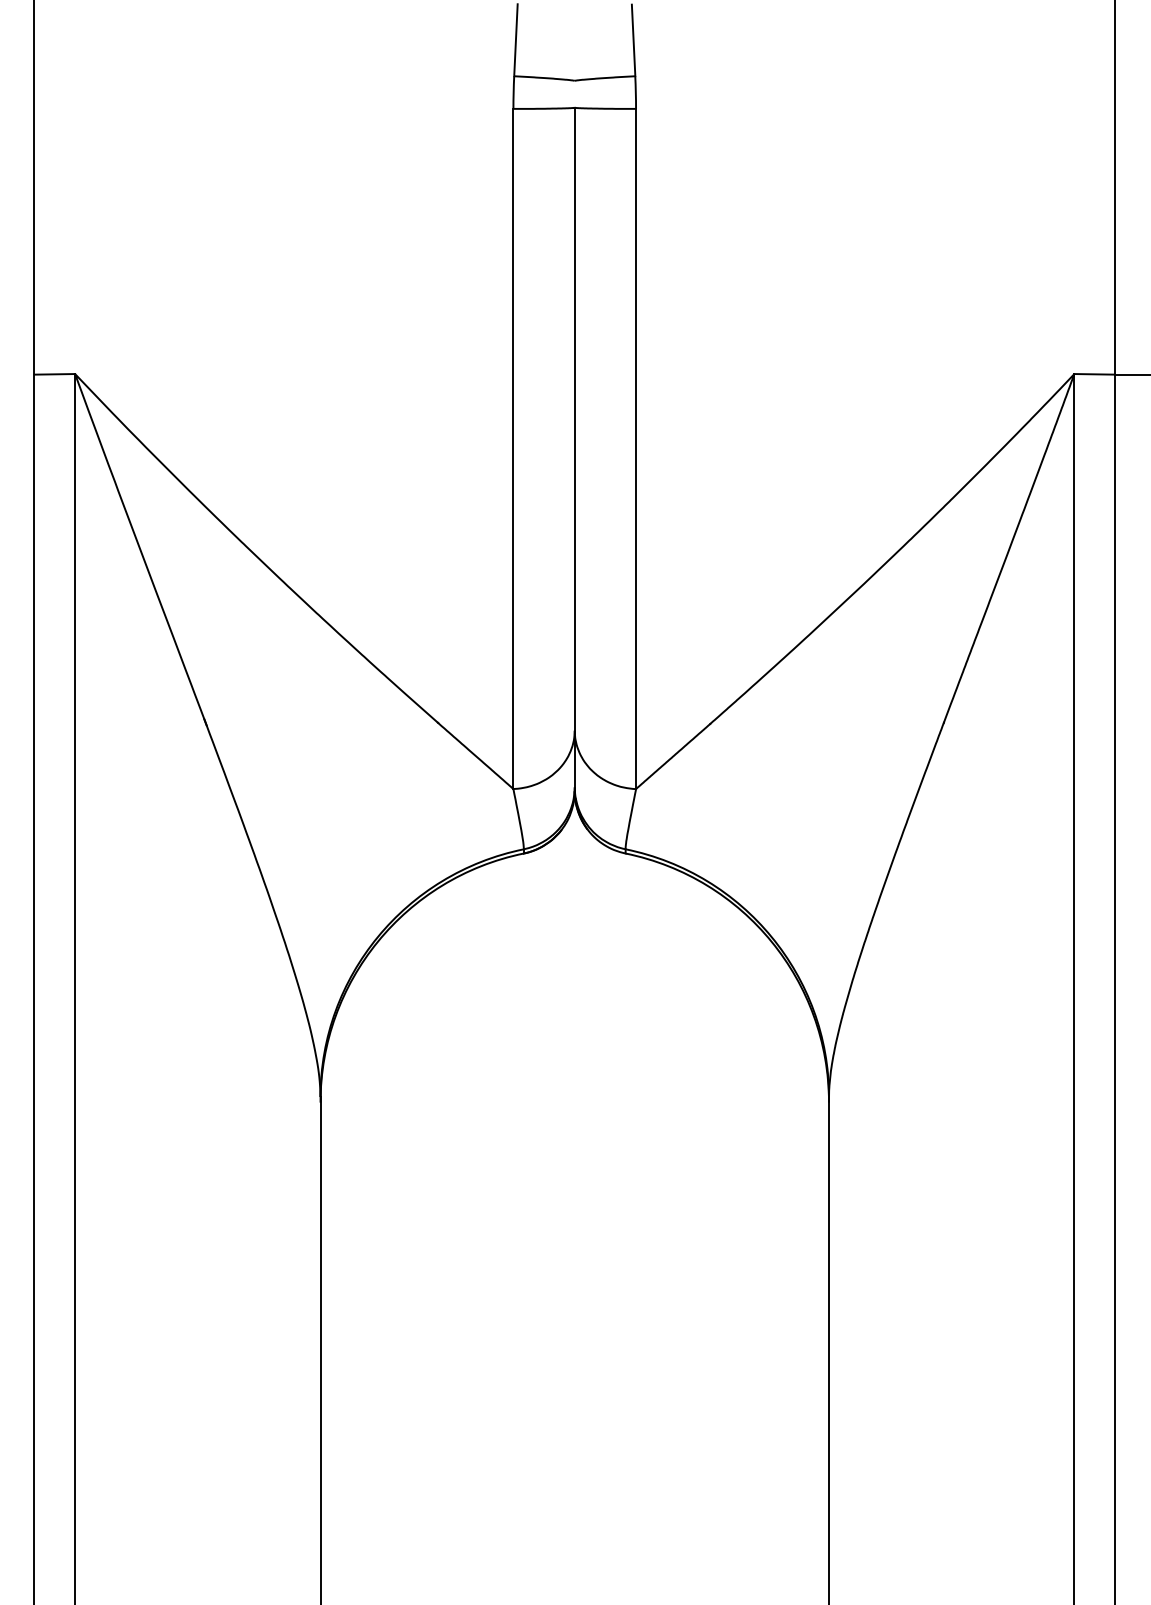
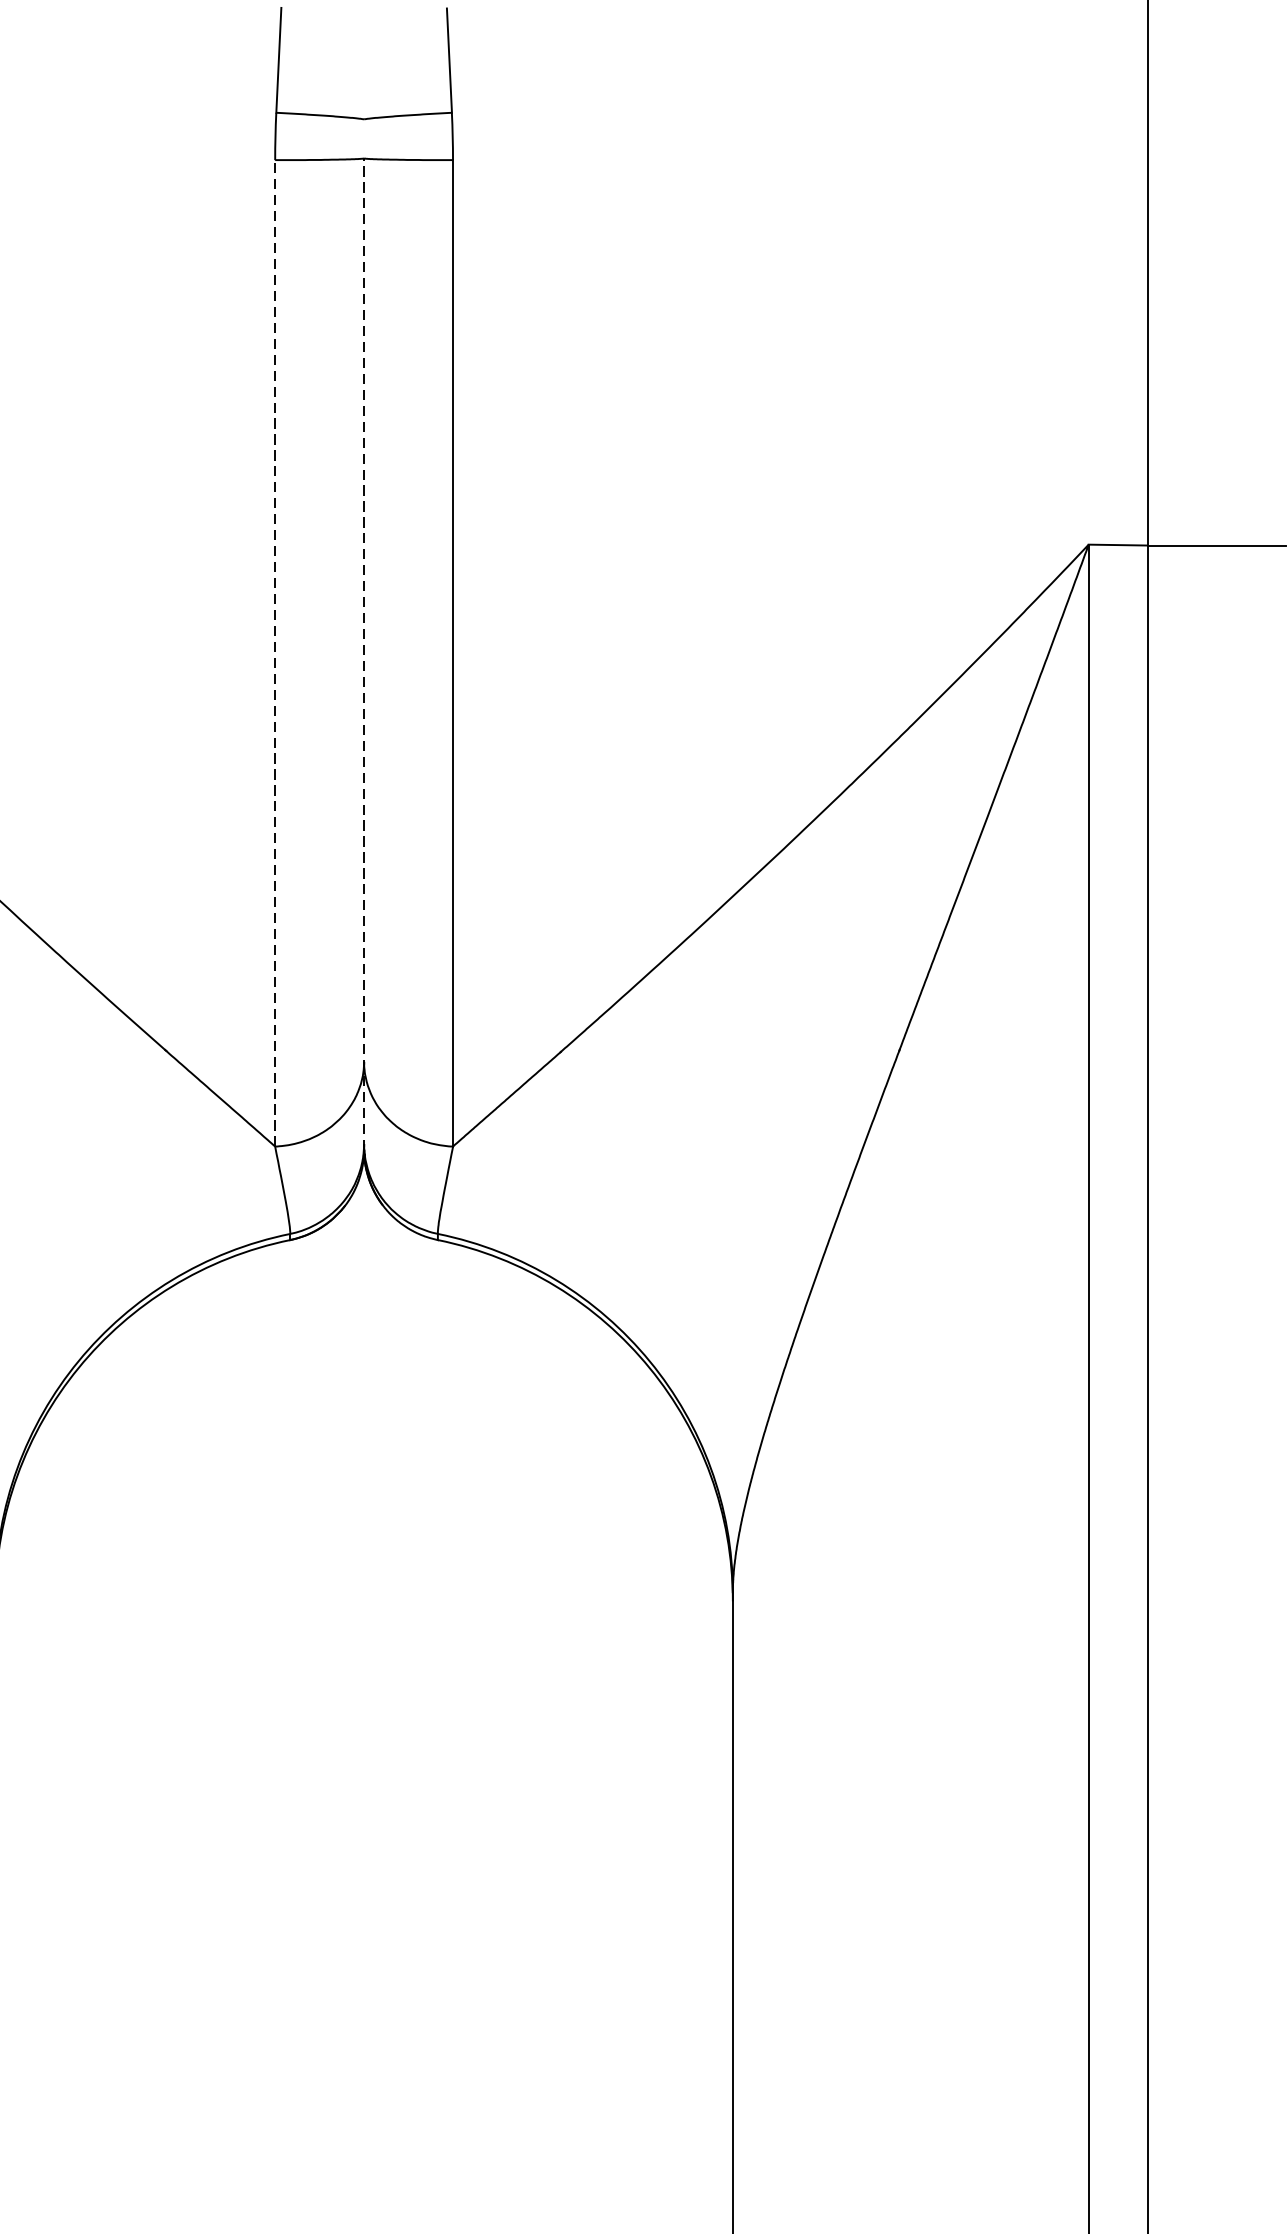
line: (513, 448) -> (275, 652), solid -> dashed
line: (574, 449) -> (363, 654), solid -> dashed

